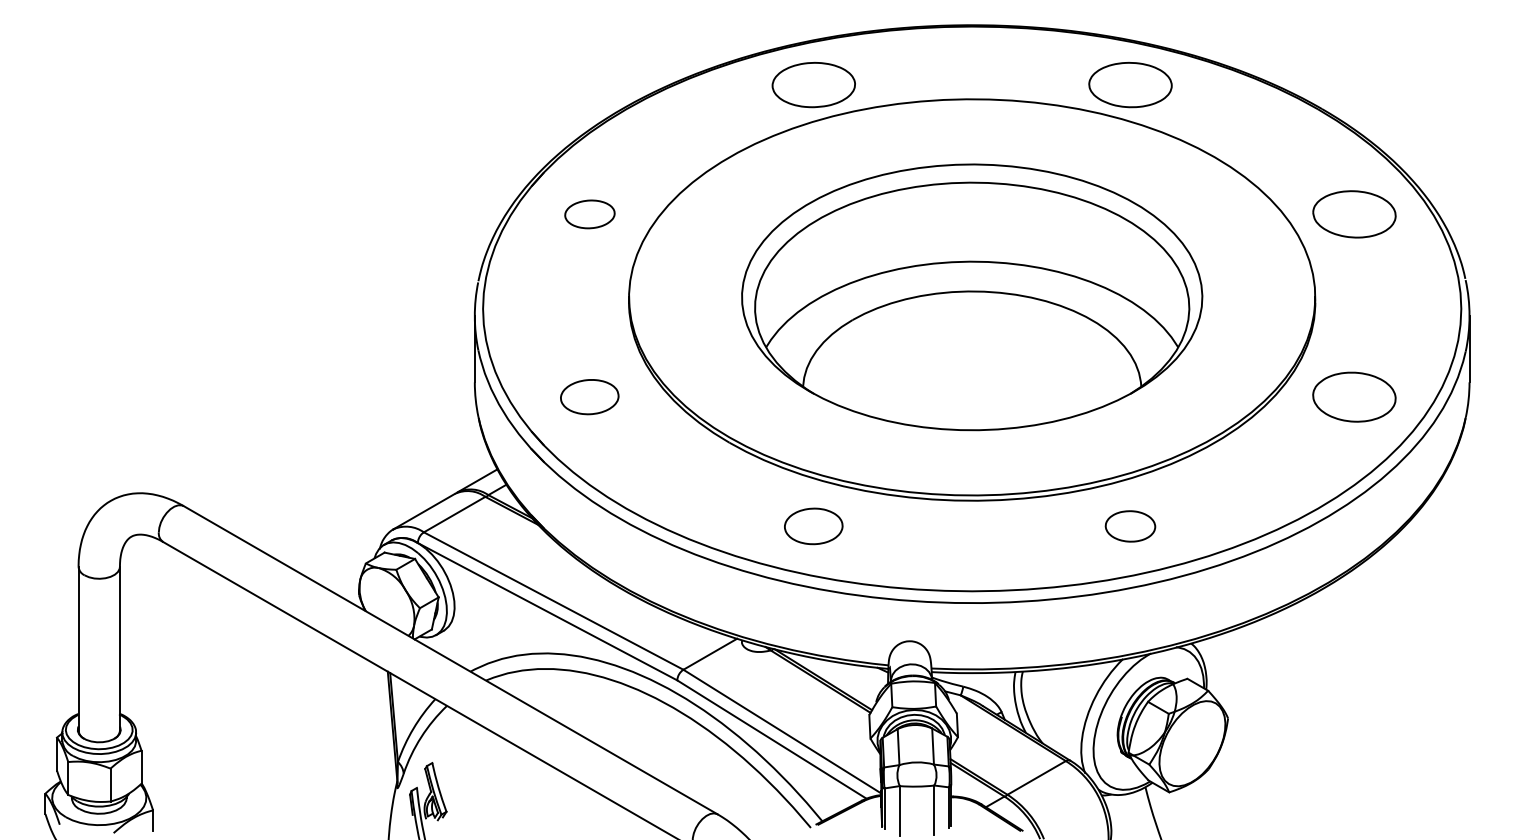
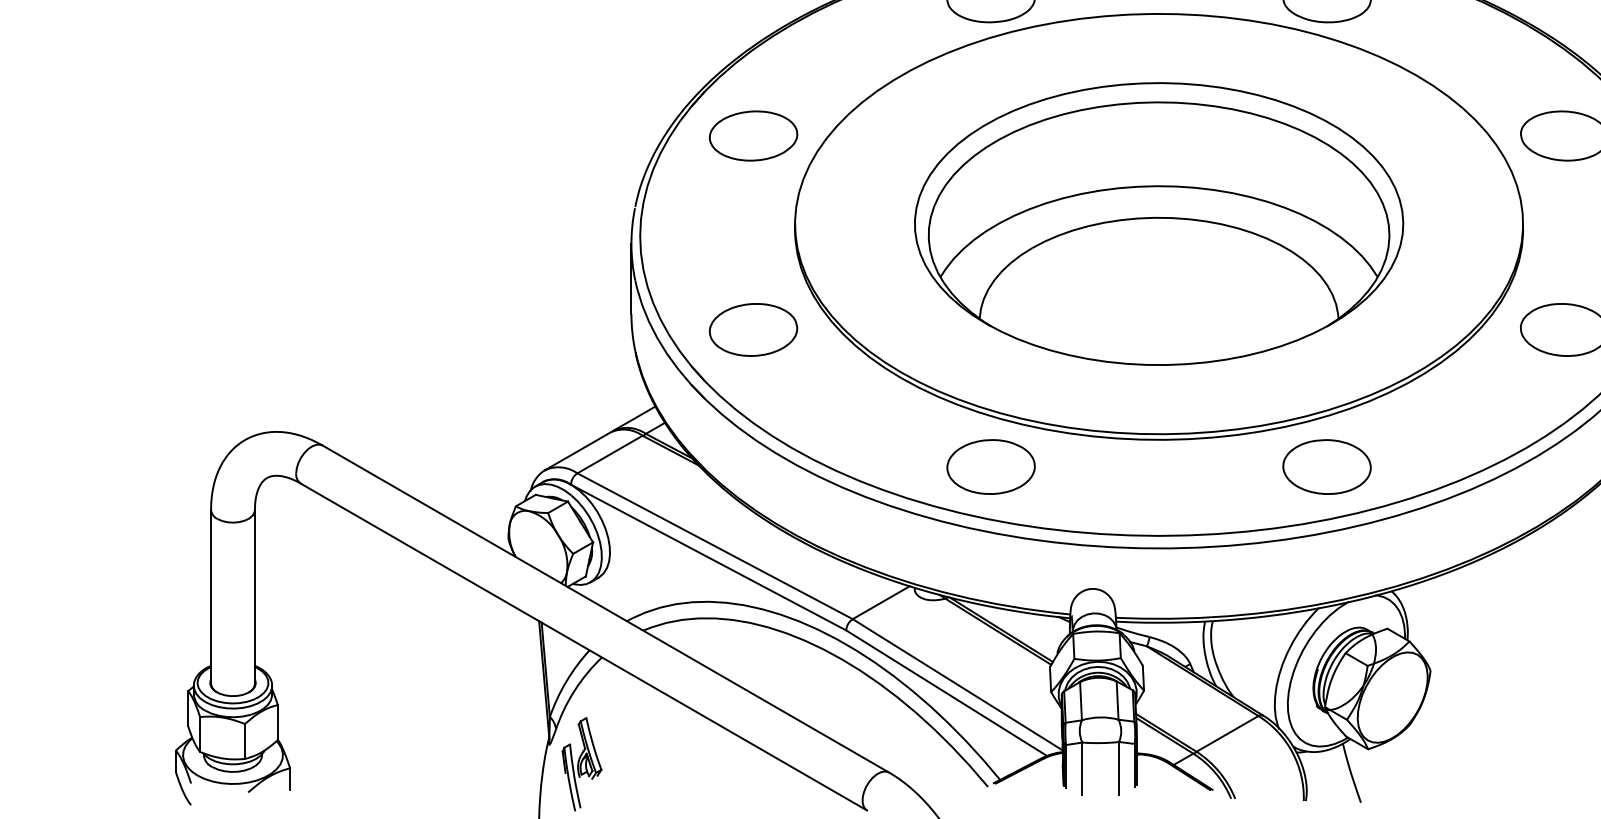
part: (589, 214) -> (753, 136), size x1.67
part: (589, 396) -> (753, 329), size x1.43
part: (813, 526) -> (990, 467), size x1.43
part: (1130, 526) -> (1327, 467), size x1.67

